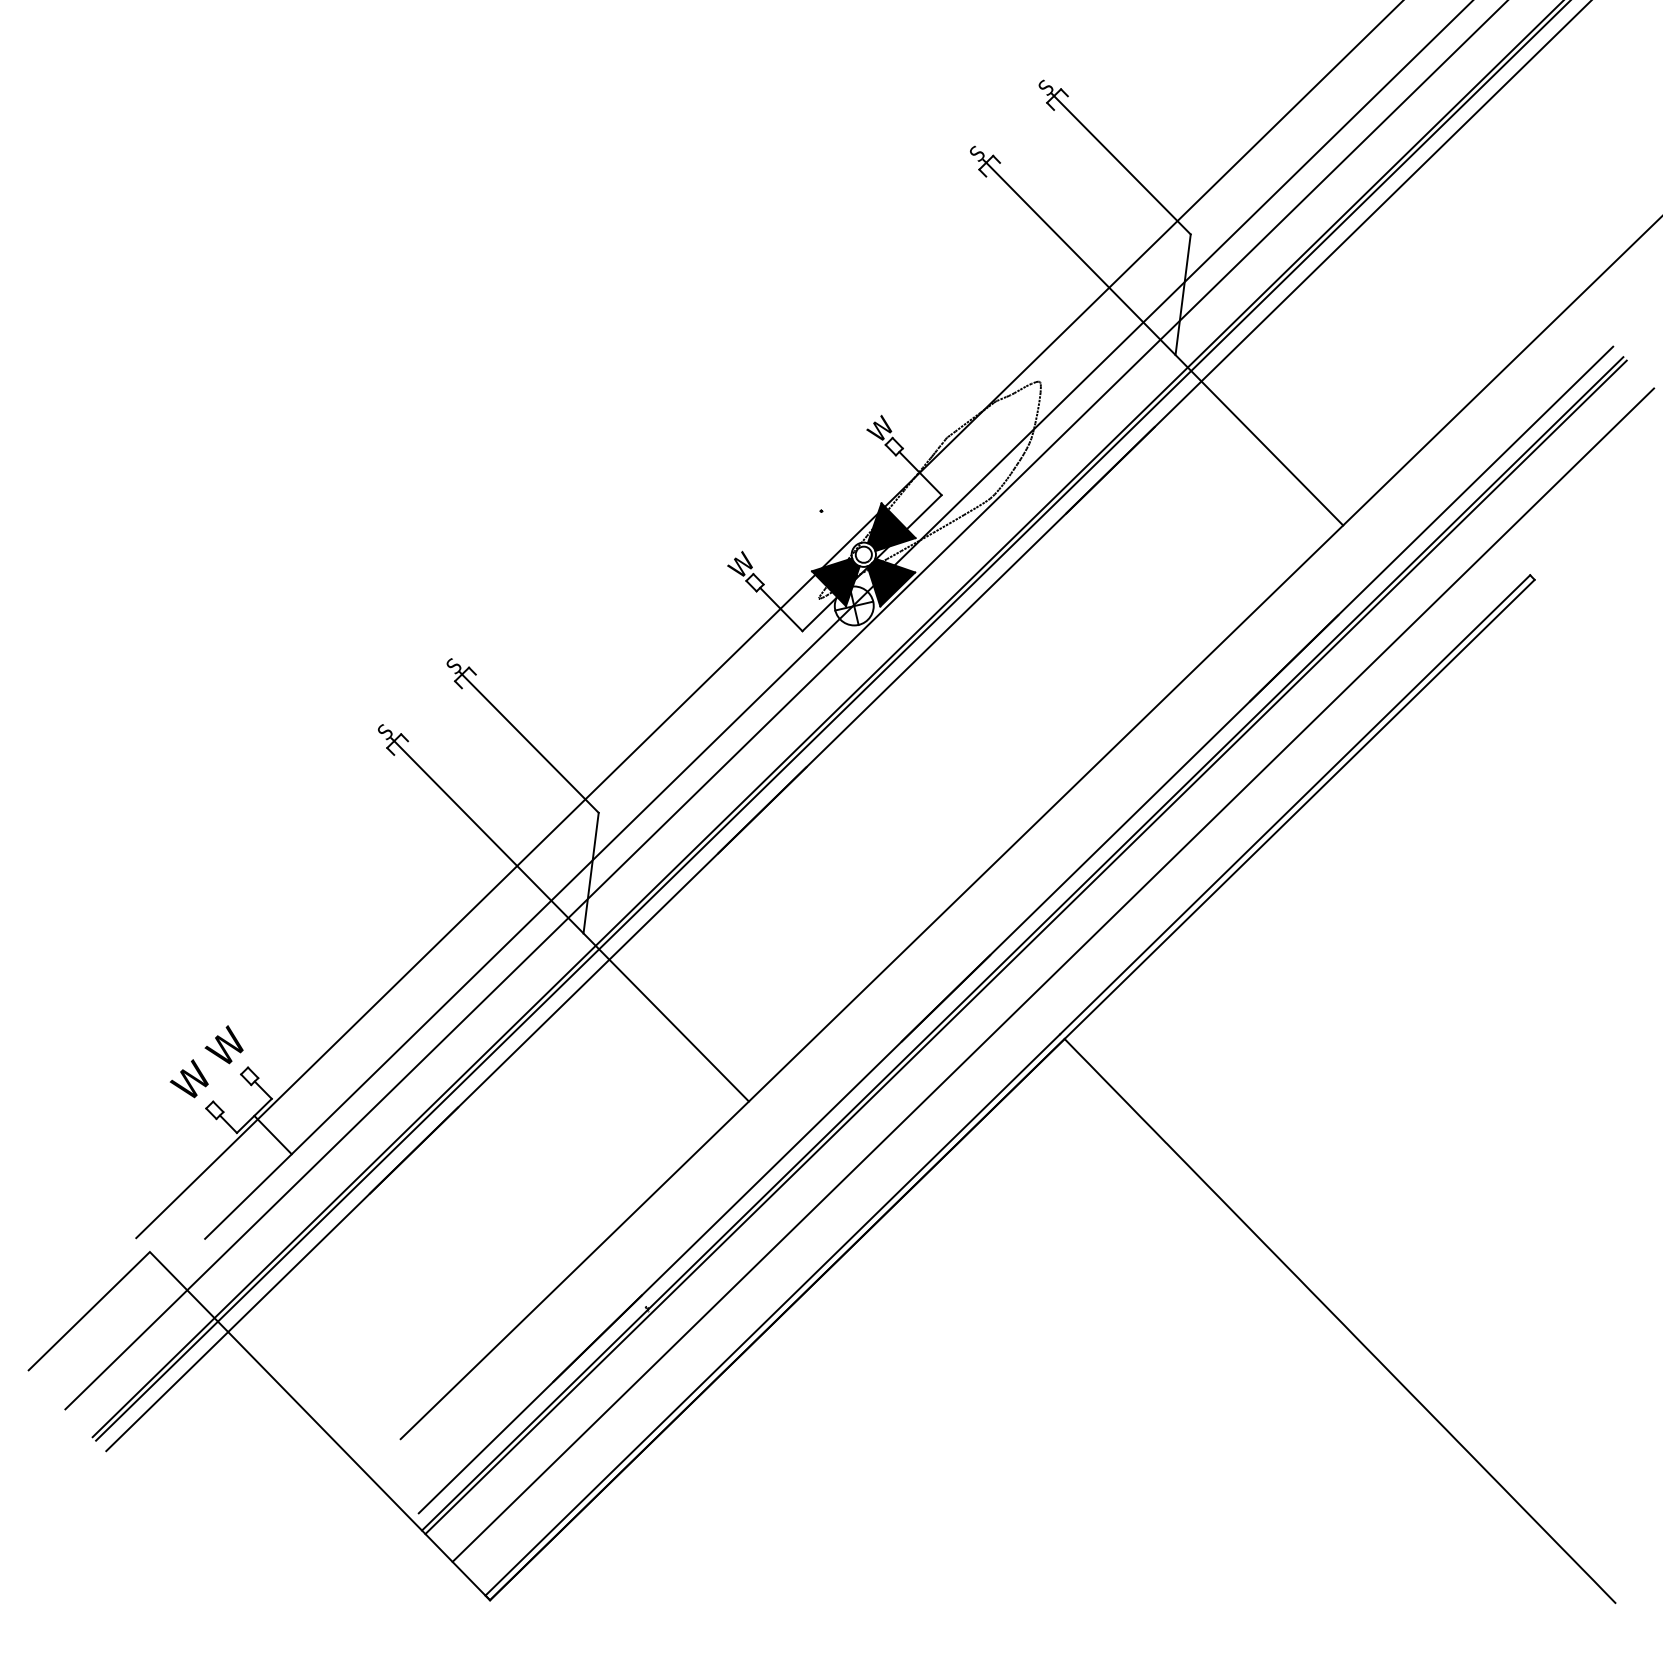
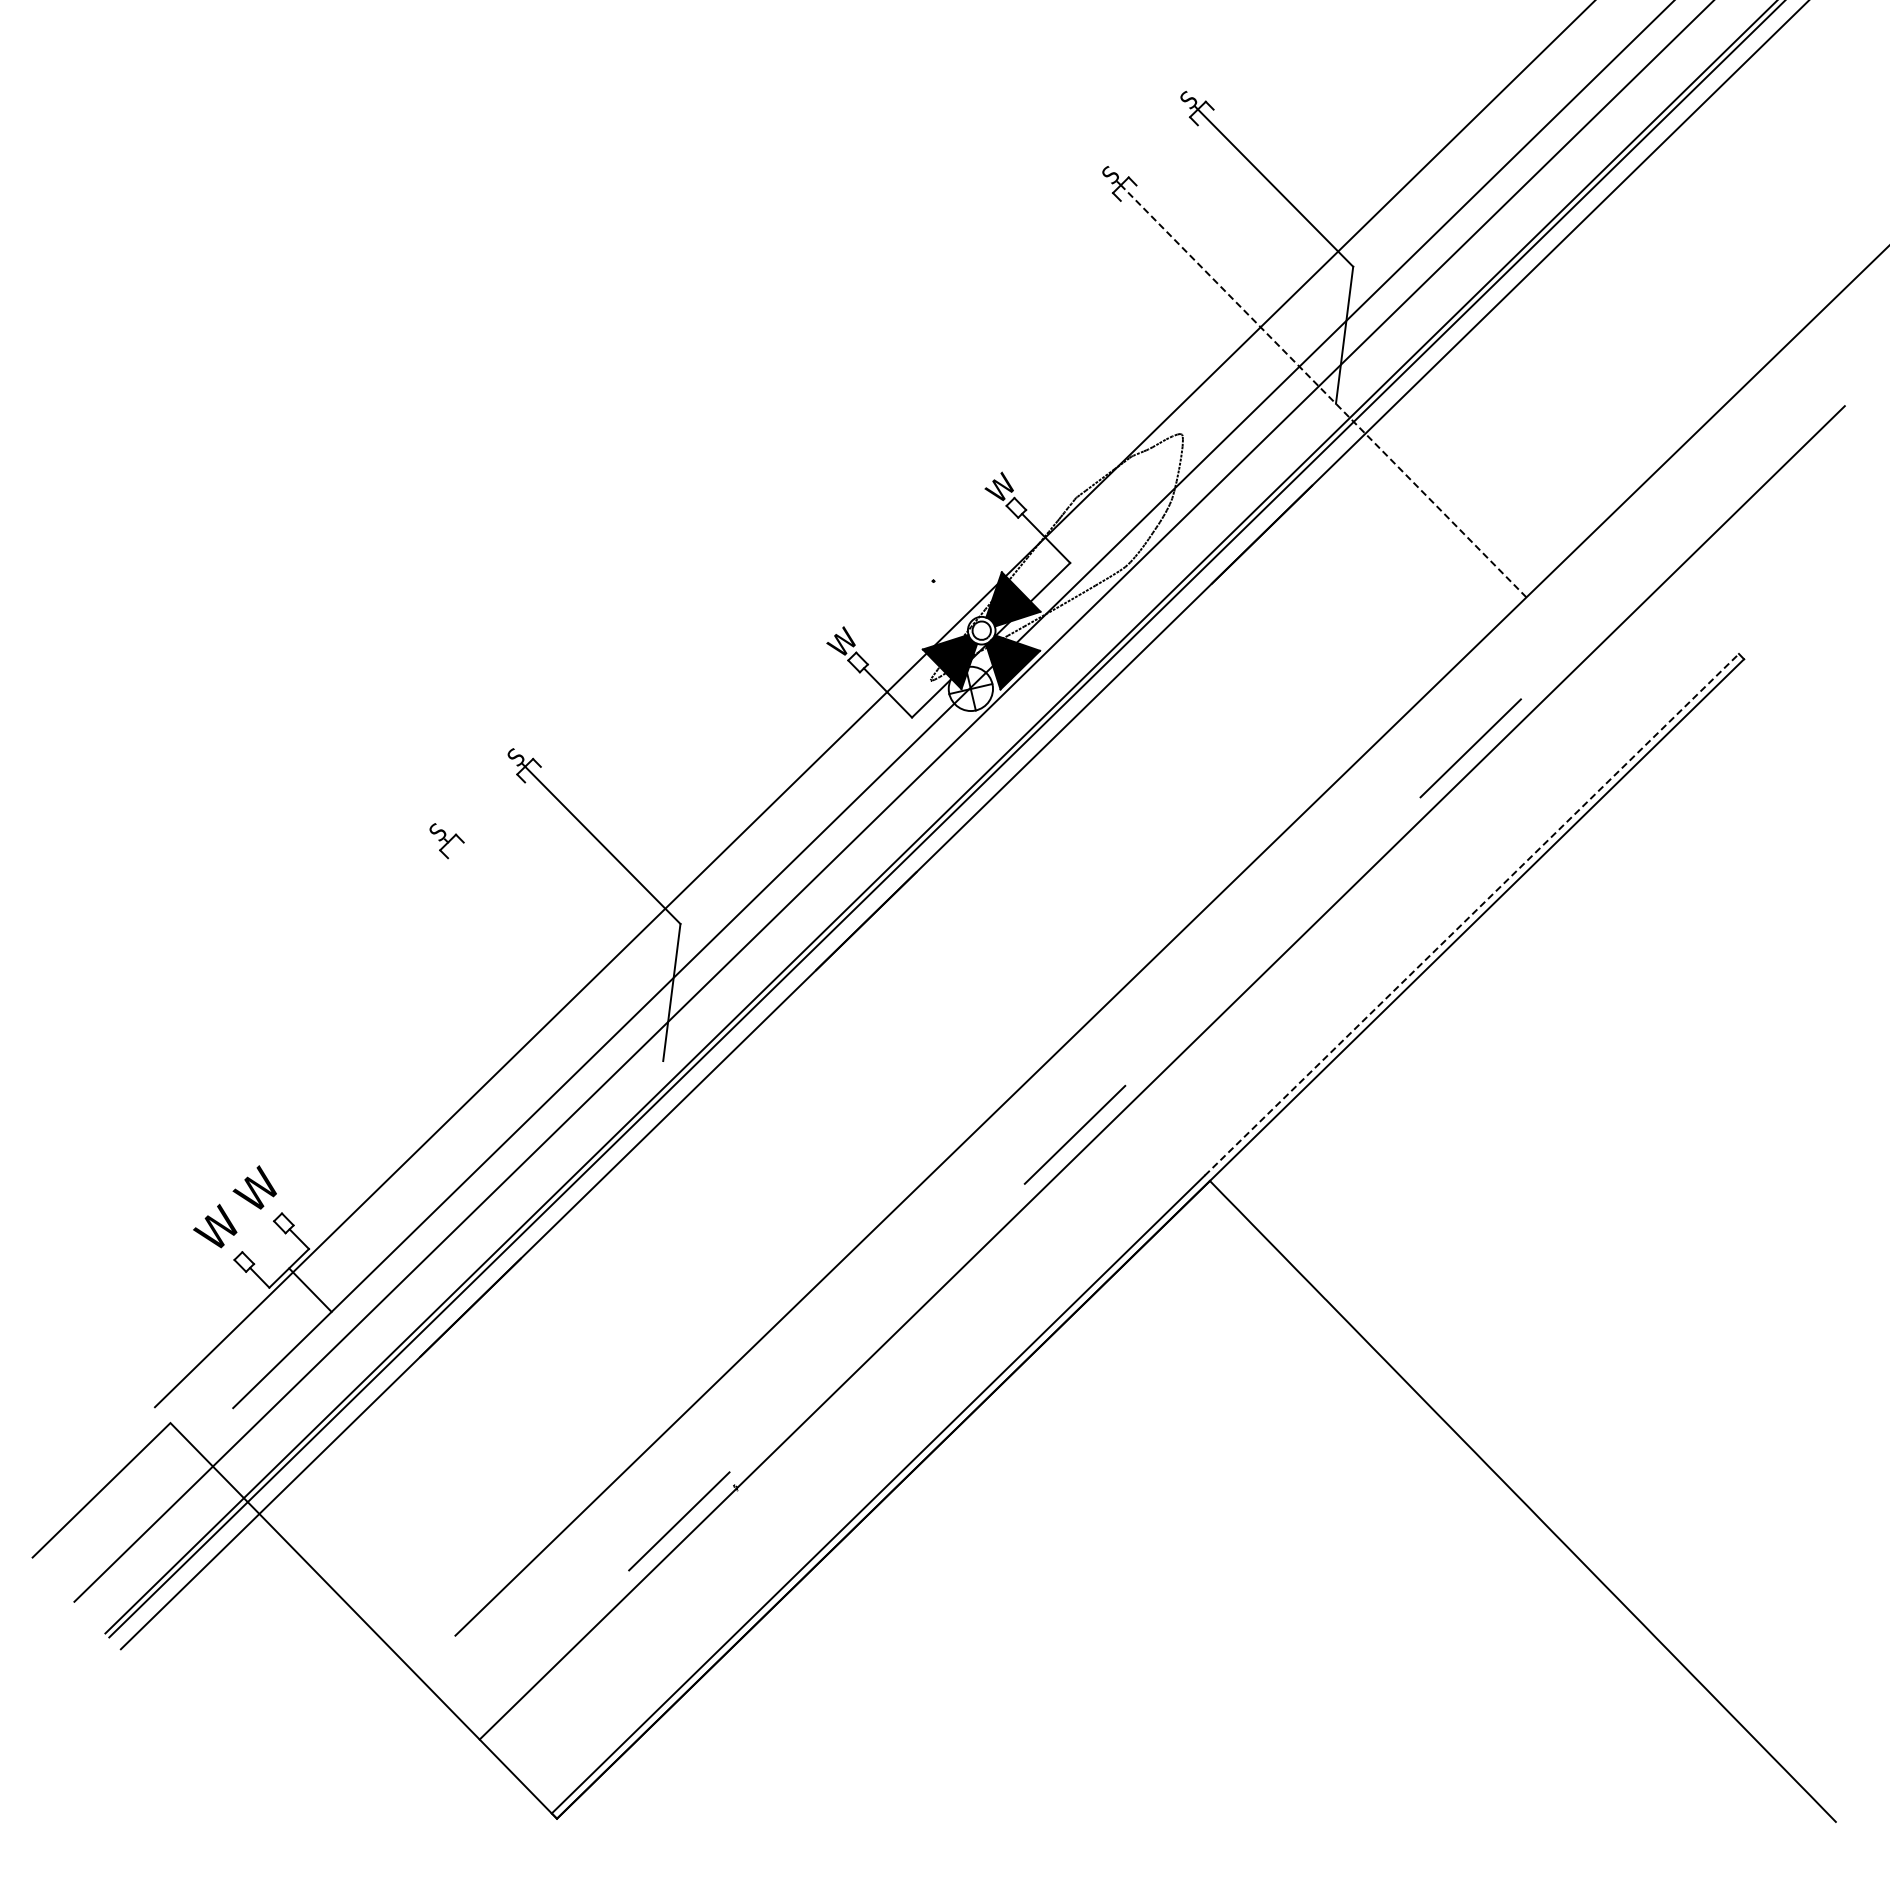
line: (1164, 343) -> (1323, 390), solid -> dashed
line: (1295, 804) -> (1472, 914), solid -> dashed
line: (571, 921) -> (649, 1047), removed
line: (1015, 929) -> (1154, 1056), removed
line: (1025, 947) -> (1165, 1076), removed
line: (1052, 975) -> (1196, 1108), removed

